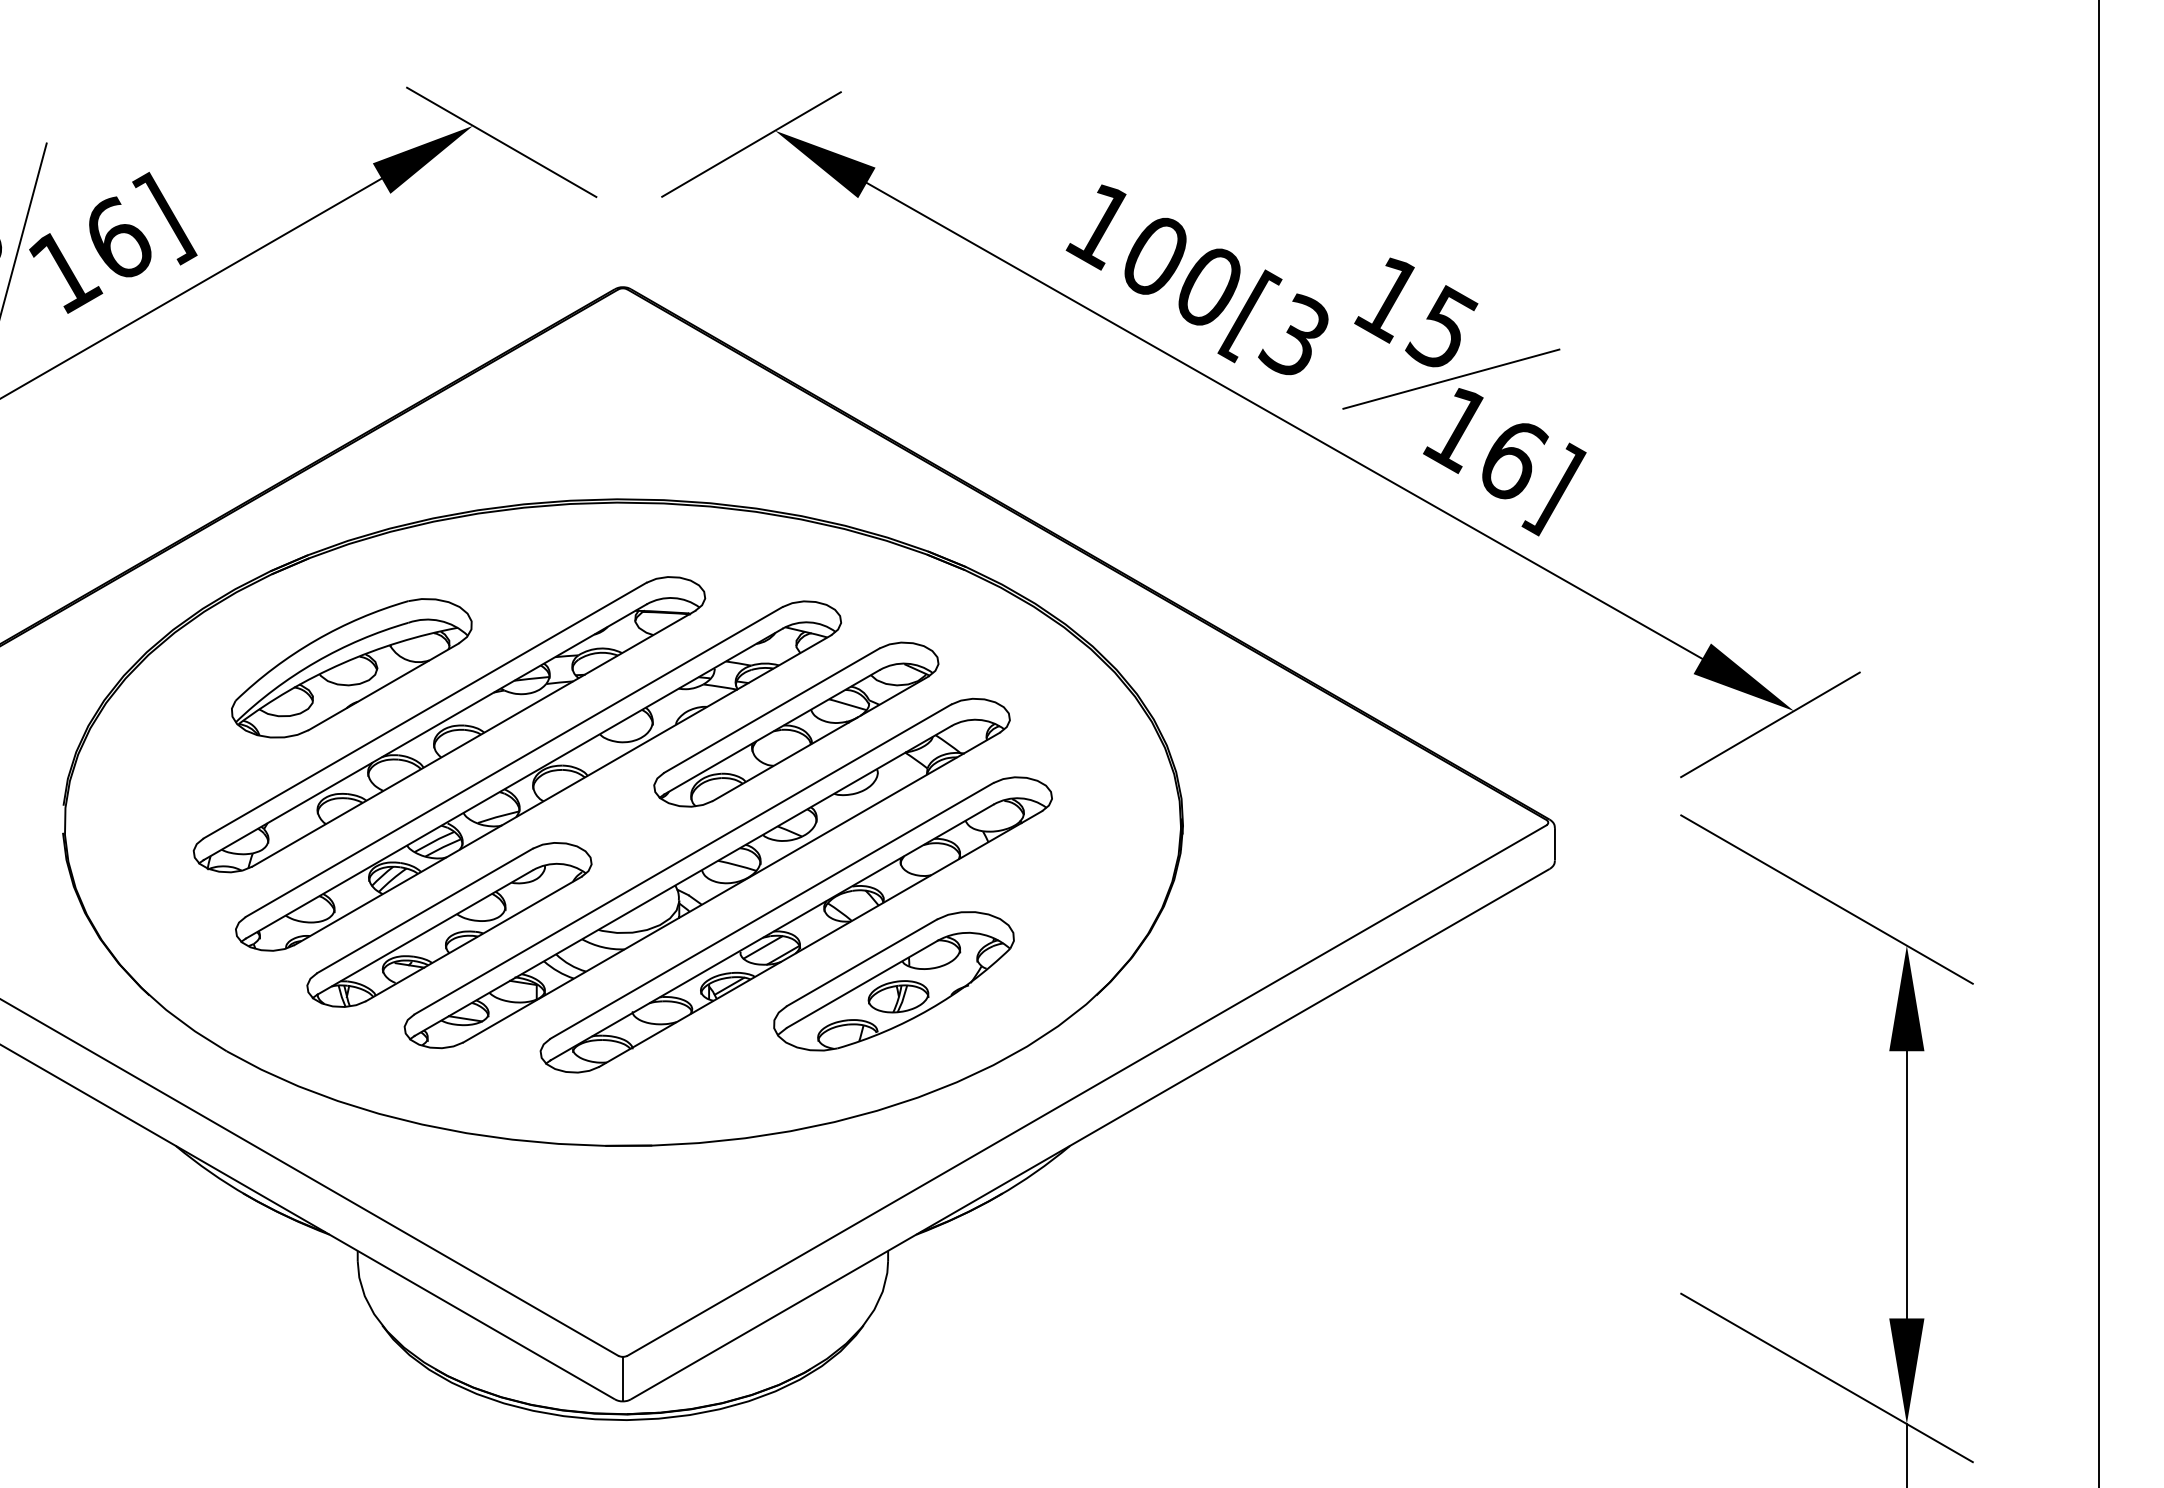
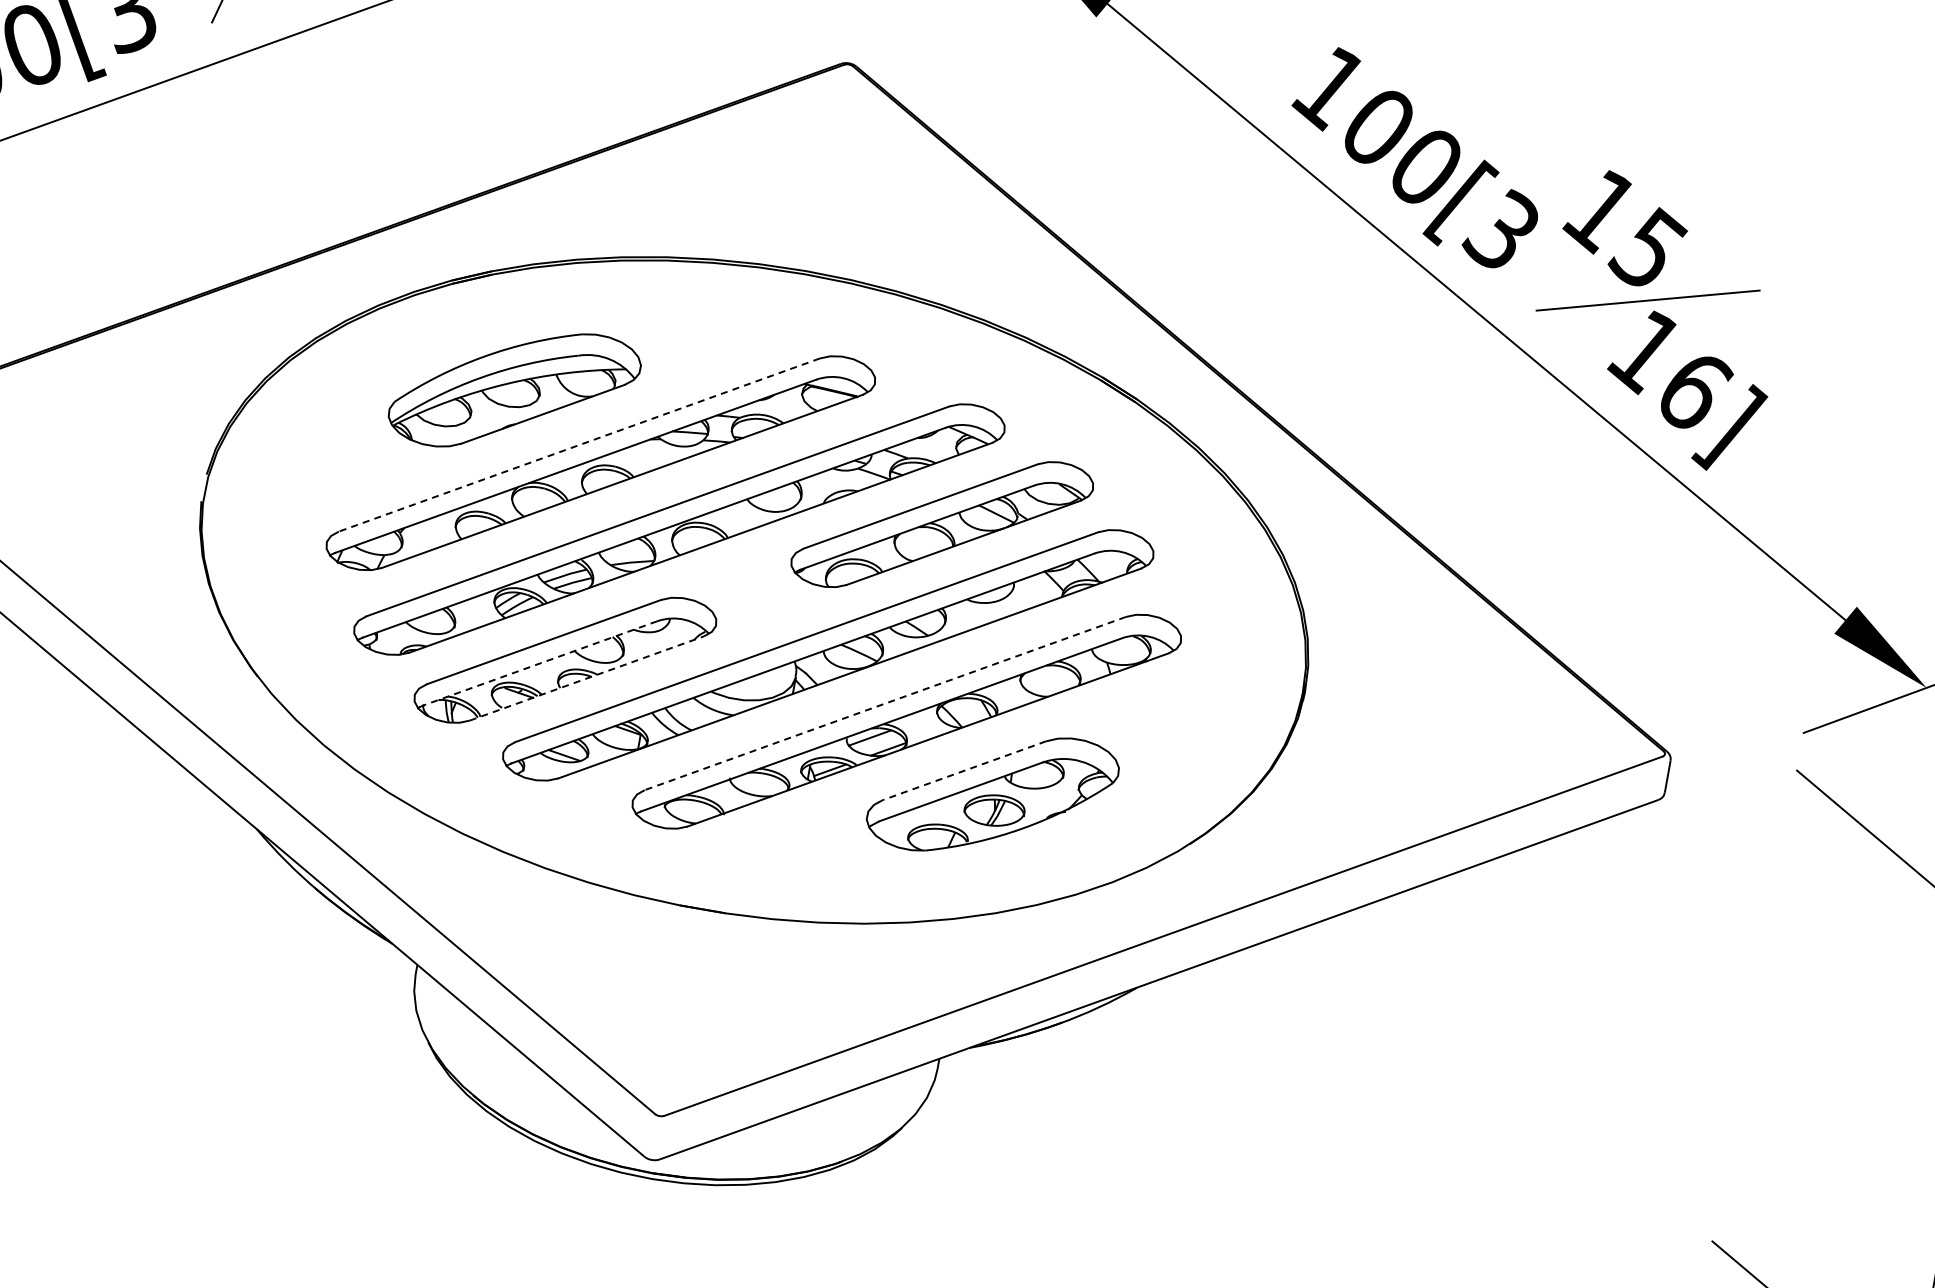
line: (425, 710) -> (579, 445), solid -> dashed
line: (772, 910) -> (885, 703), solid -> dashed
line: (424, 932) -> (539, 663), solid -> dashed
line: (473, 939) -> (586, 678), solid -> dashed
line: (862, 962) -> (965, 770), solid -> dashed
line: (622, 1378) -> (655, 1137), removed

